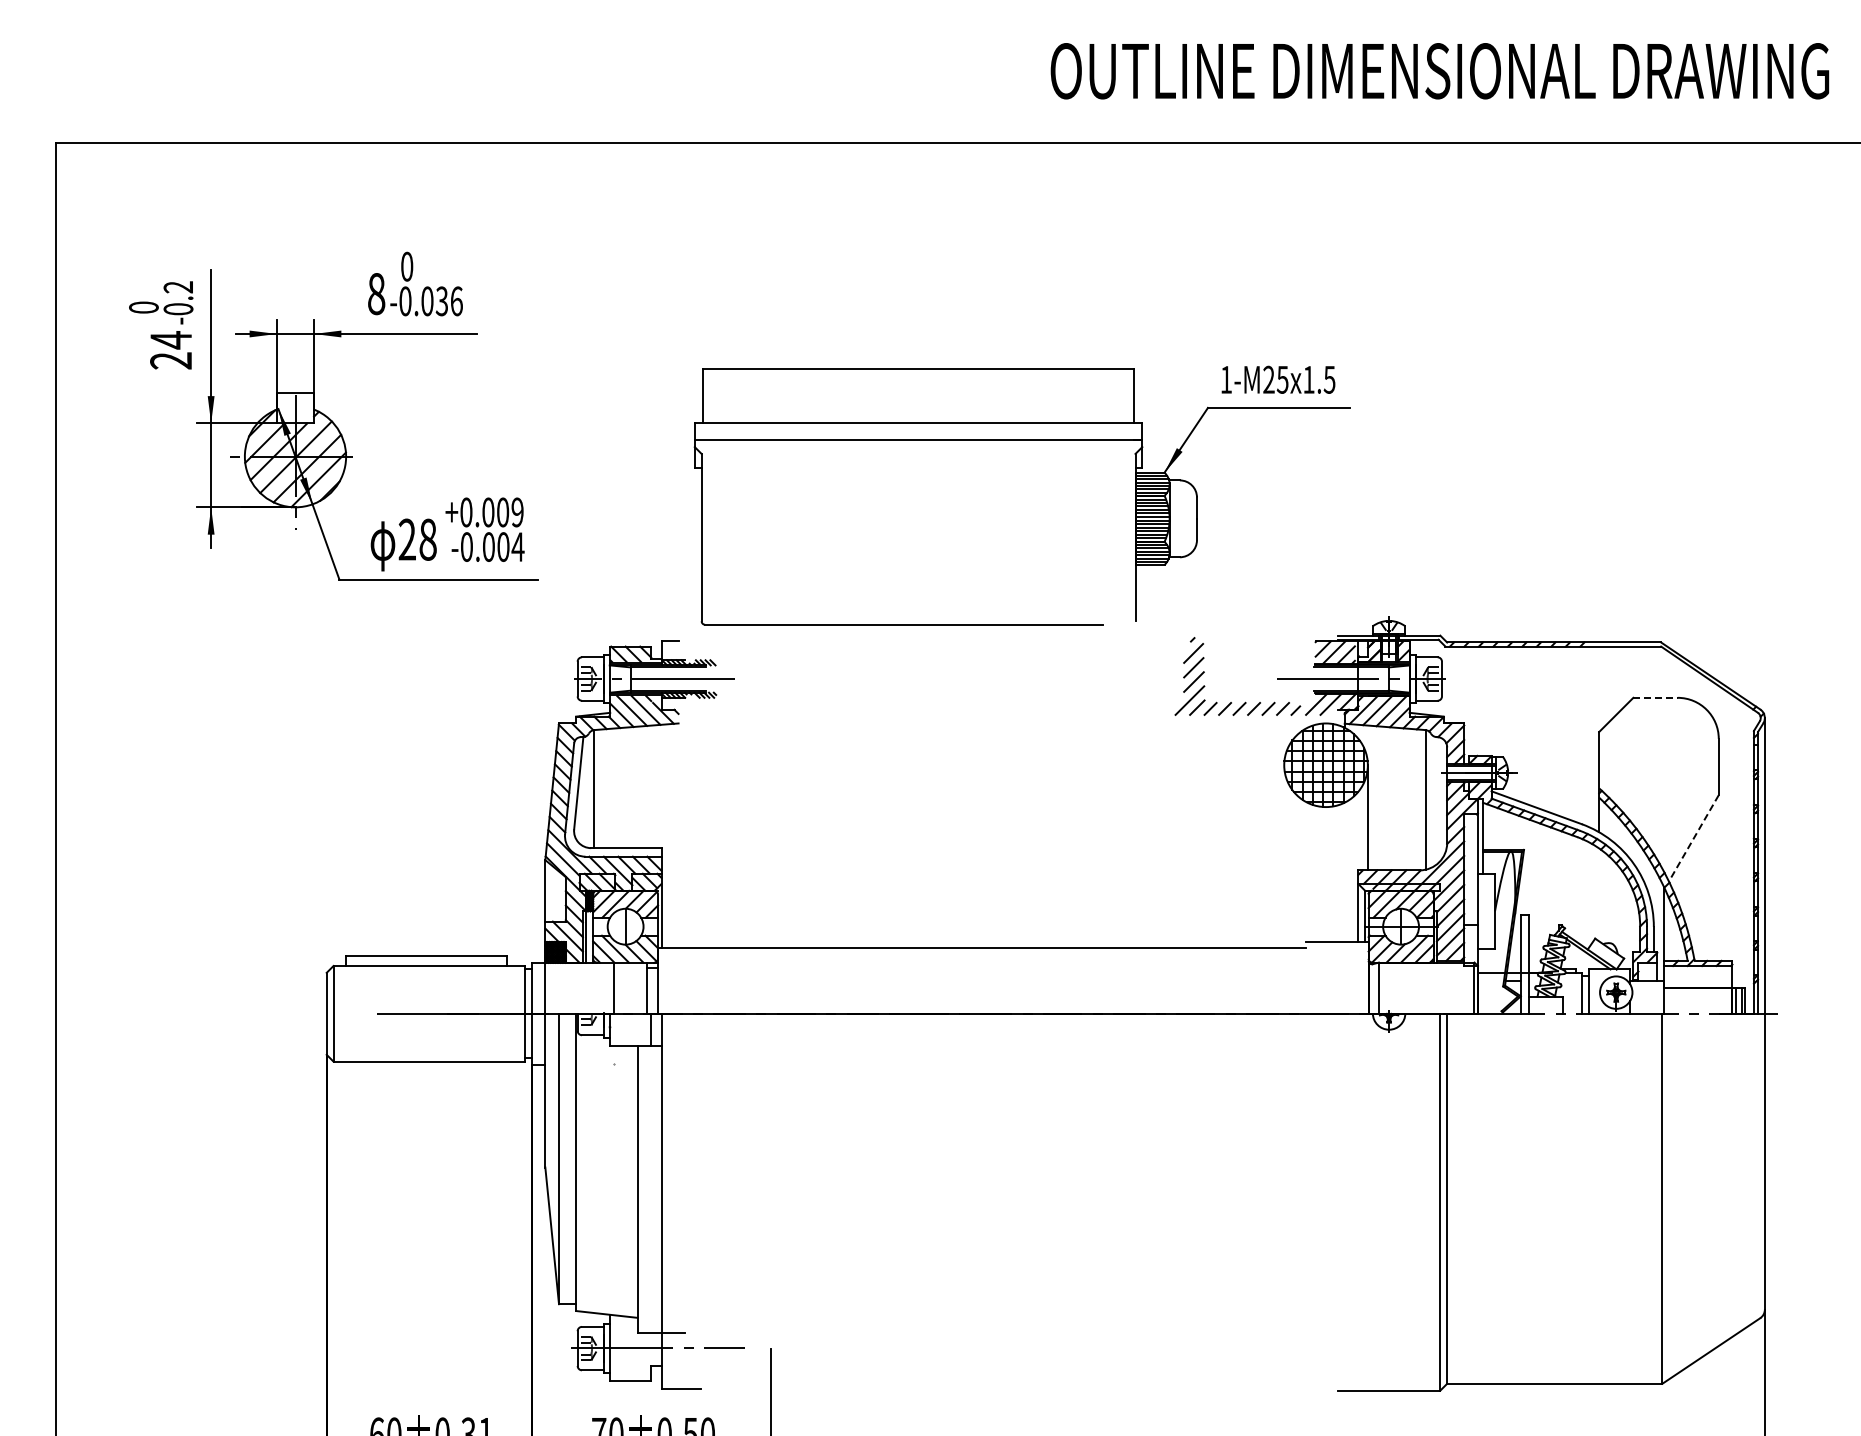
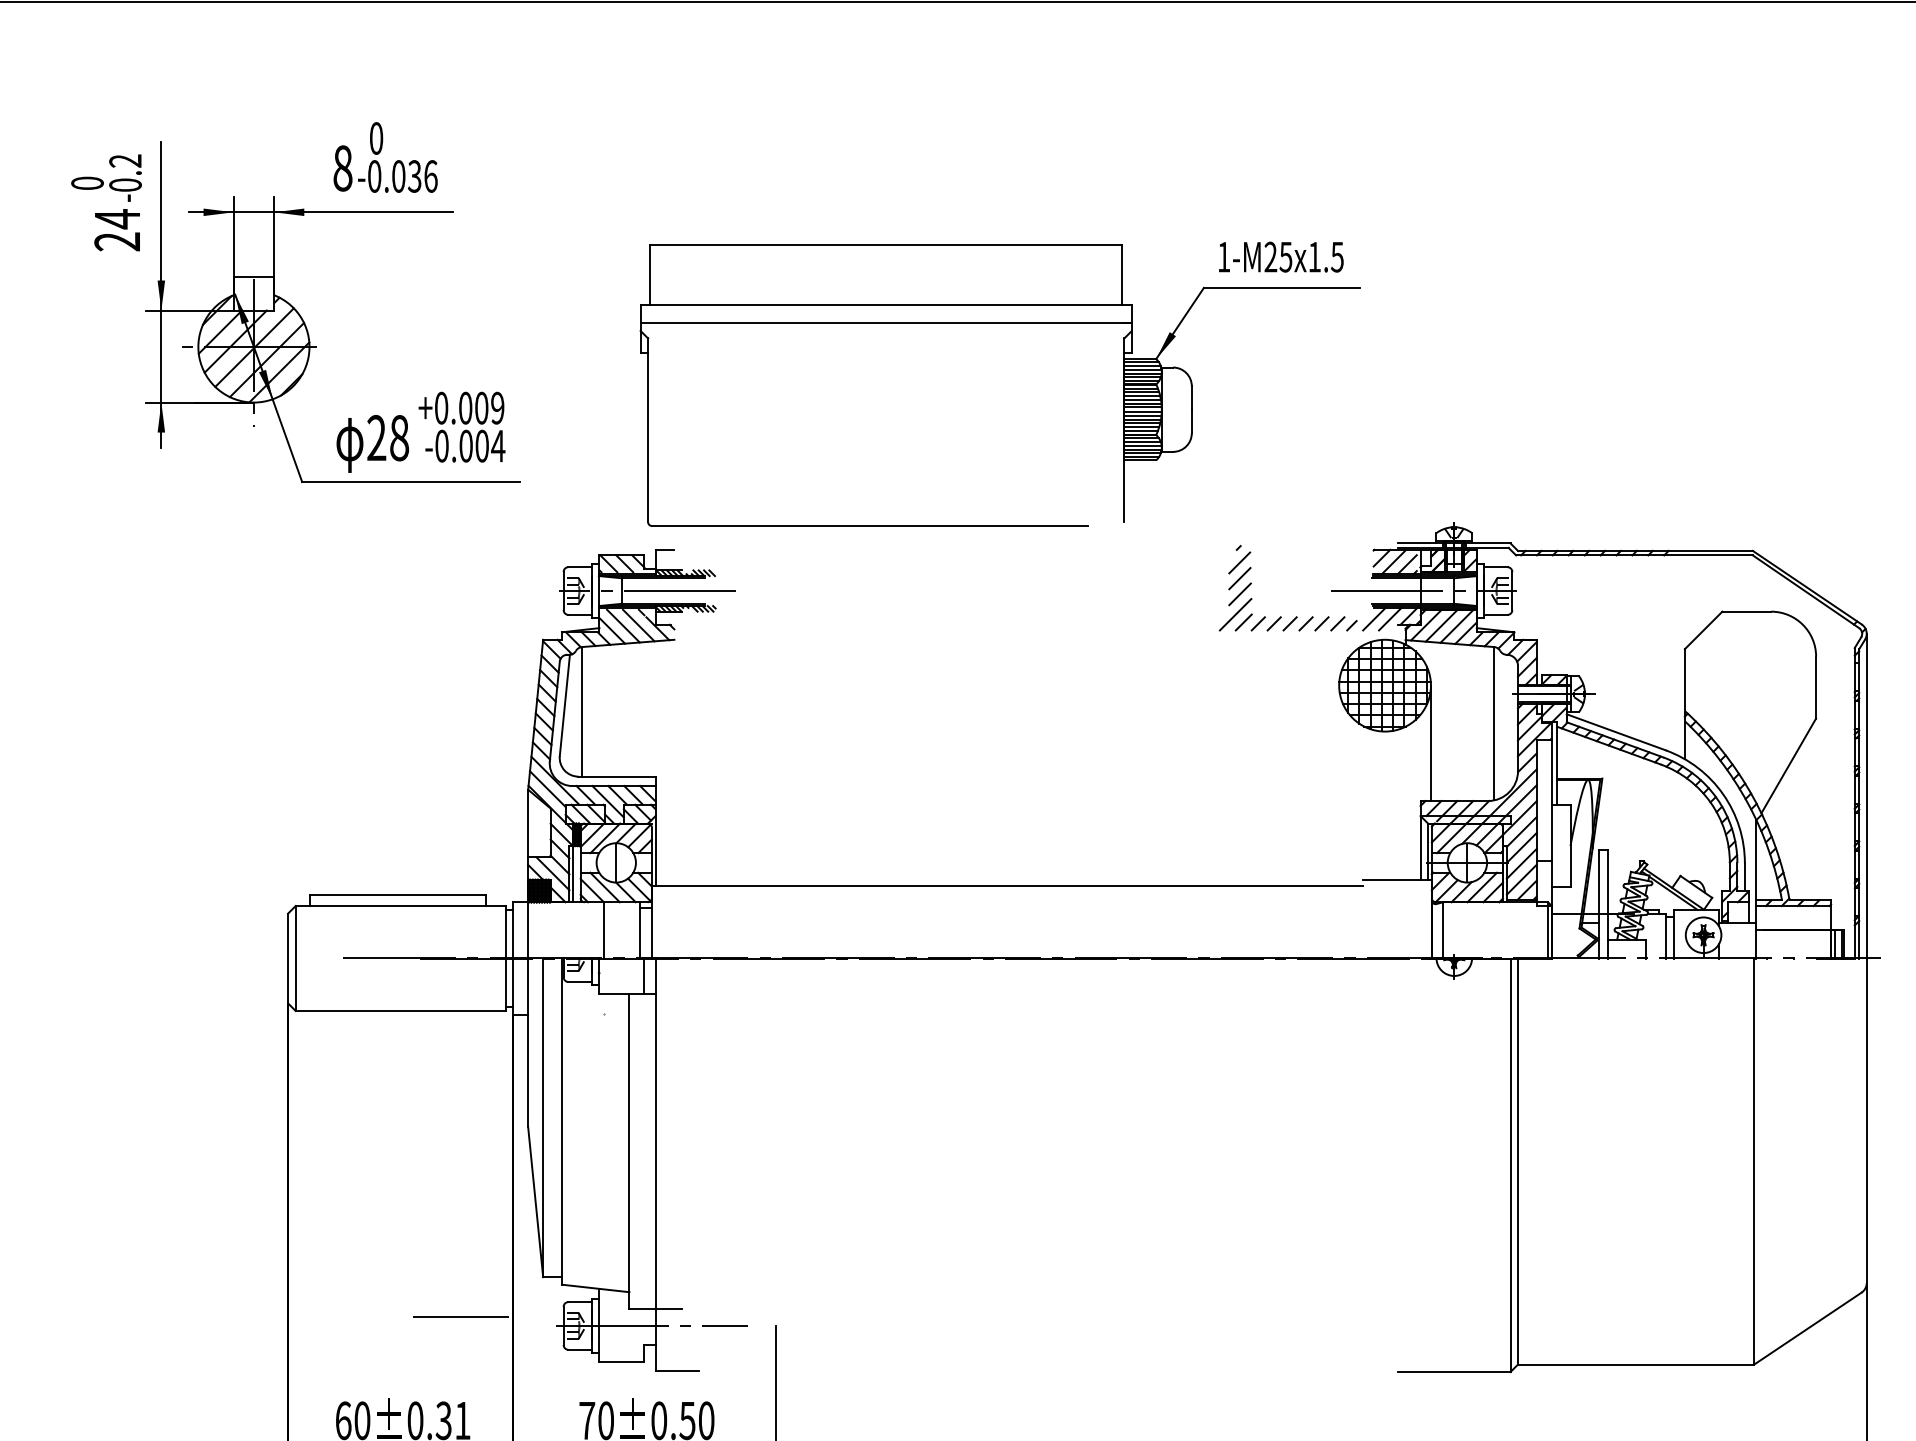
part: (1021, 440) -> (999, 323), moved
line: (1656, 697) -> (1747, 611), dashed -> solid
line: (1693, 838) -> (1788, 766), dashed -> solid
line: (484, 1340) -> (461, 1317), added

